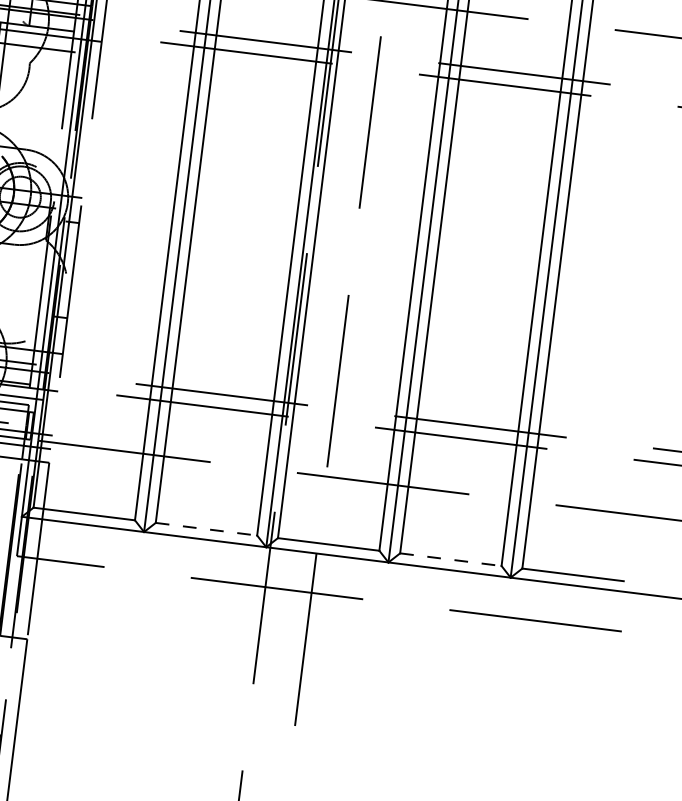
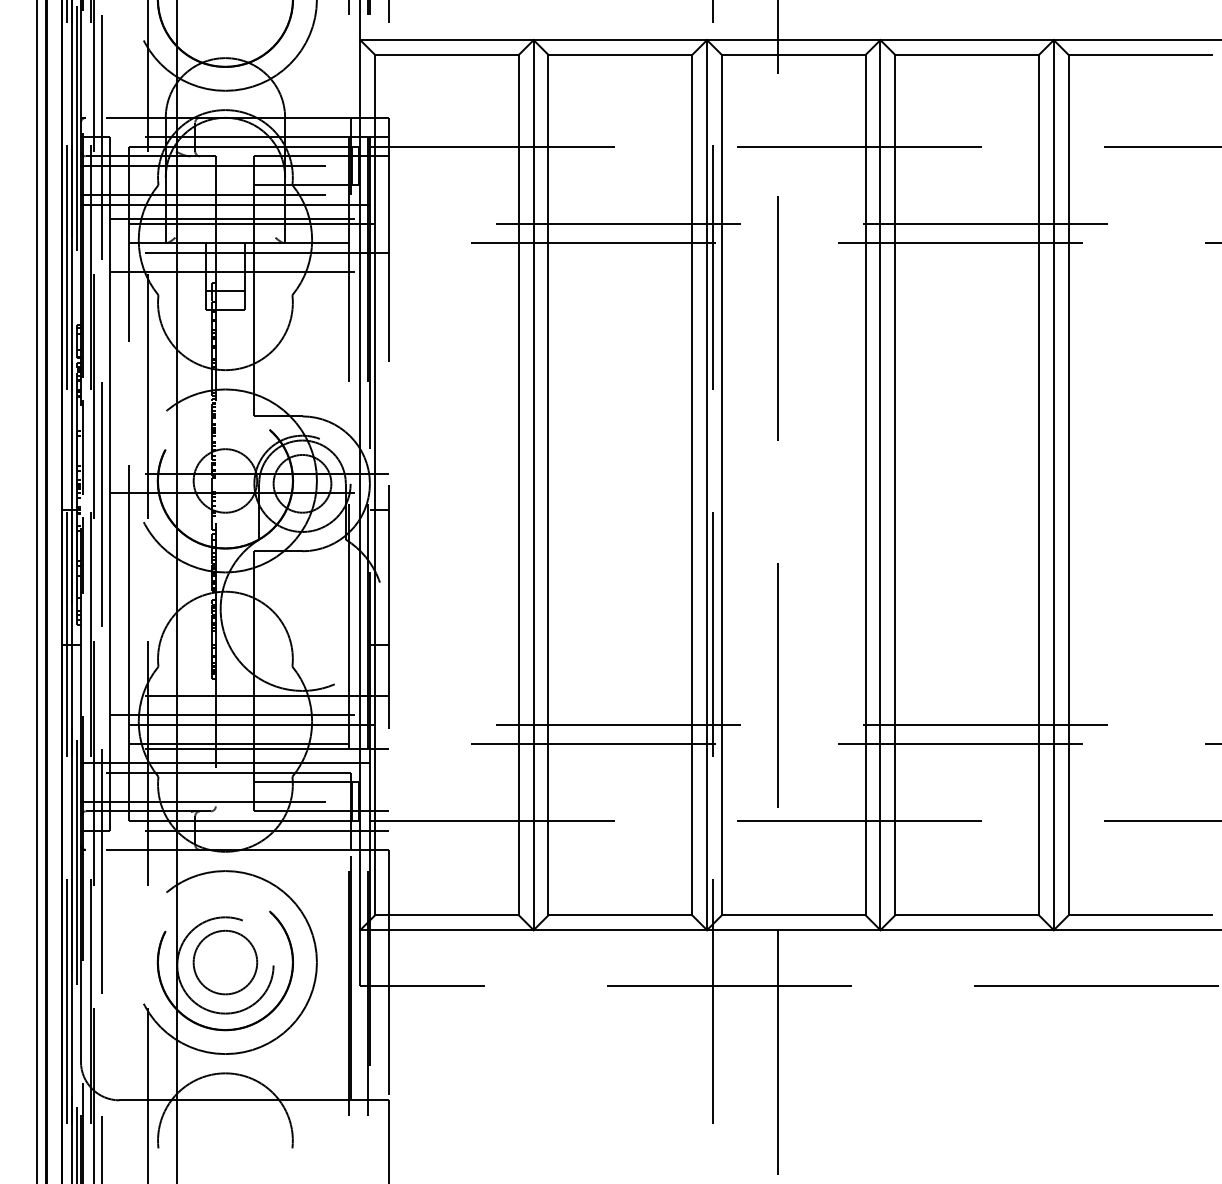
line: (206, 529) -> (620, 915), dashed -> solid
line: (451, 559) -> (967, 915), dashed -> solid

